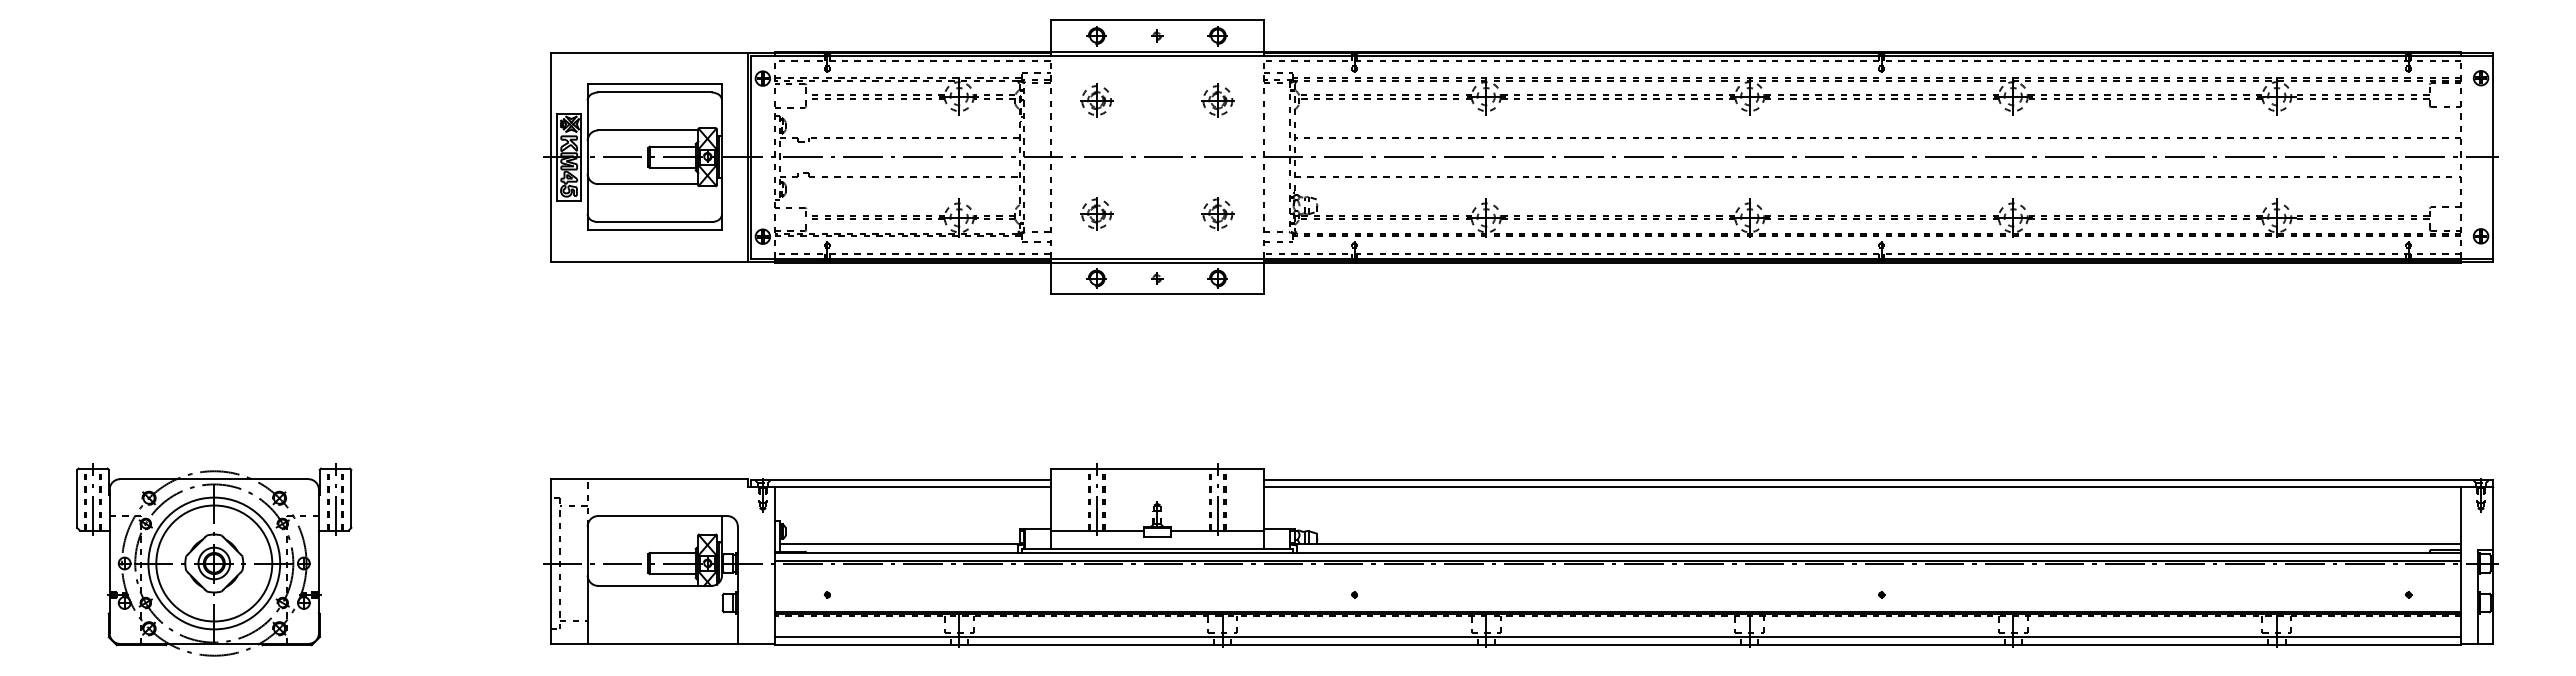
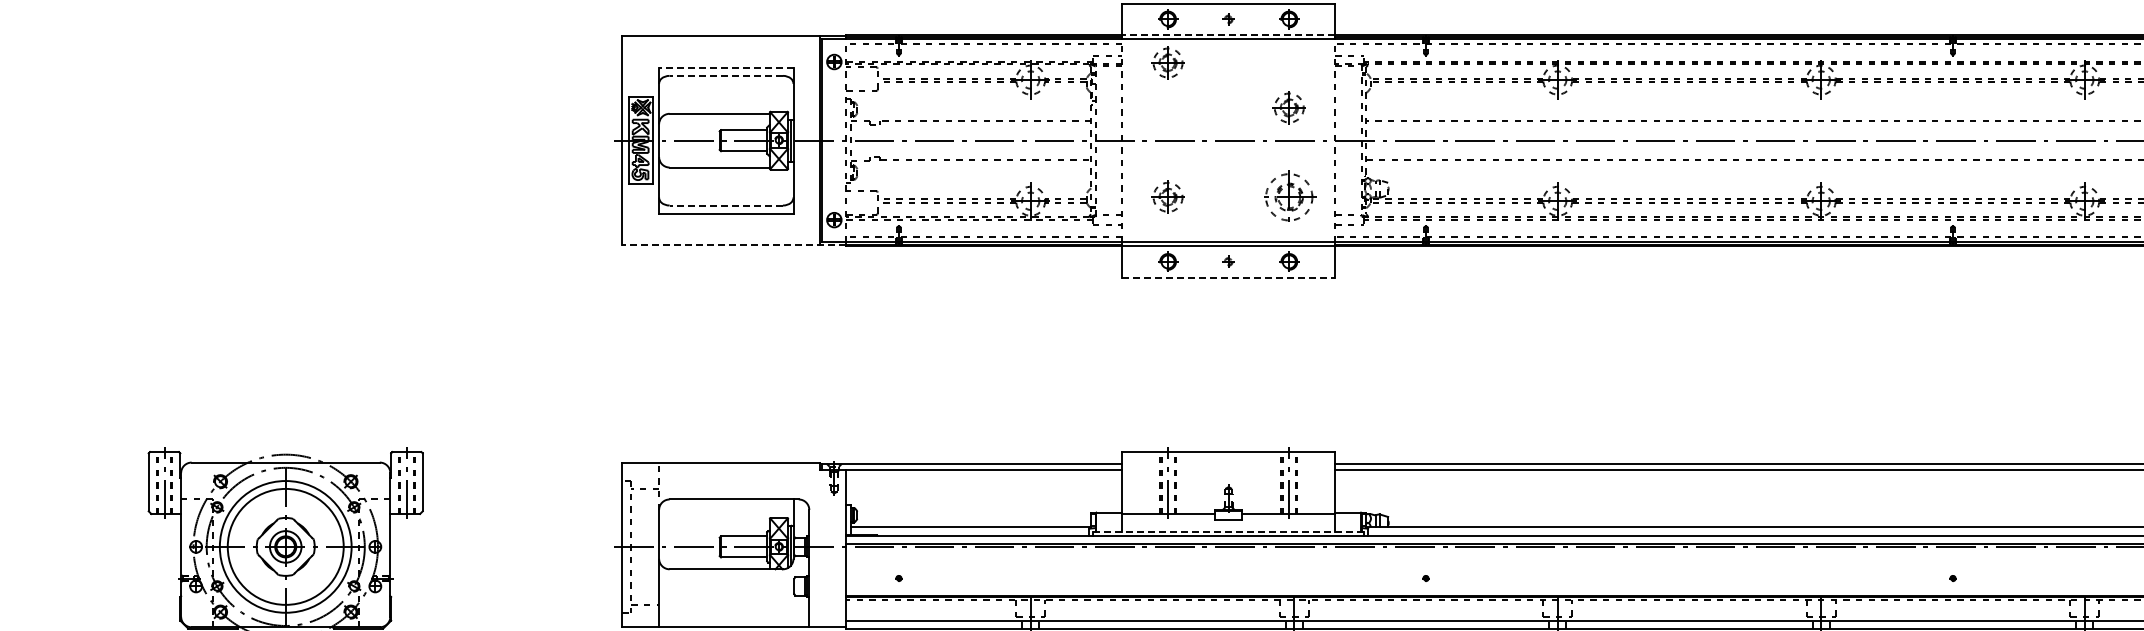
line: (1157, 51) -> (1228, 34), solid -> dashed
line: (654, 84) -> (725, 67), solid -> dashed
line: (654, 92) -> (725, 75), solid -> dashed
part: (1096, 100) -> (1167, 62), moved
part: (1217, 100) -> (1288, 107), moved
part: (1217, 213) -> (1288, 196), size x1.6
line: (654, 222) -> (725, 205), solid -> dashed
line: (662, 261) -> (733, 244), solid -> dashed
line: (1157, 294) -> (1228, 277), solid -> dashed
line: (1157, 548) -> (1228, 531), solid -> dashed

